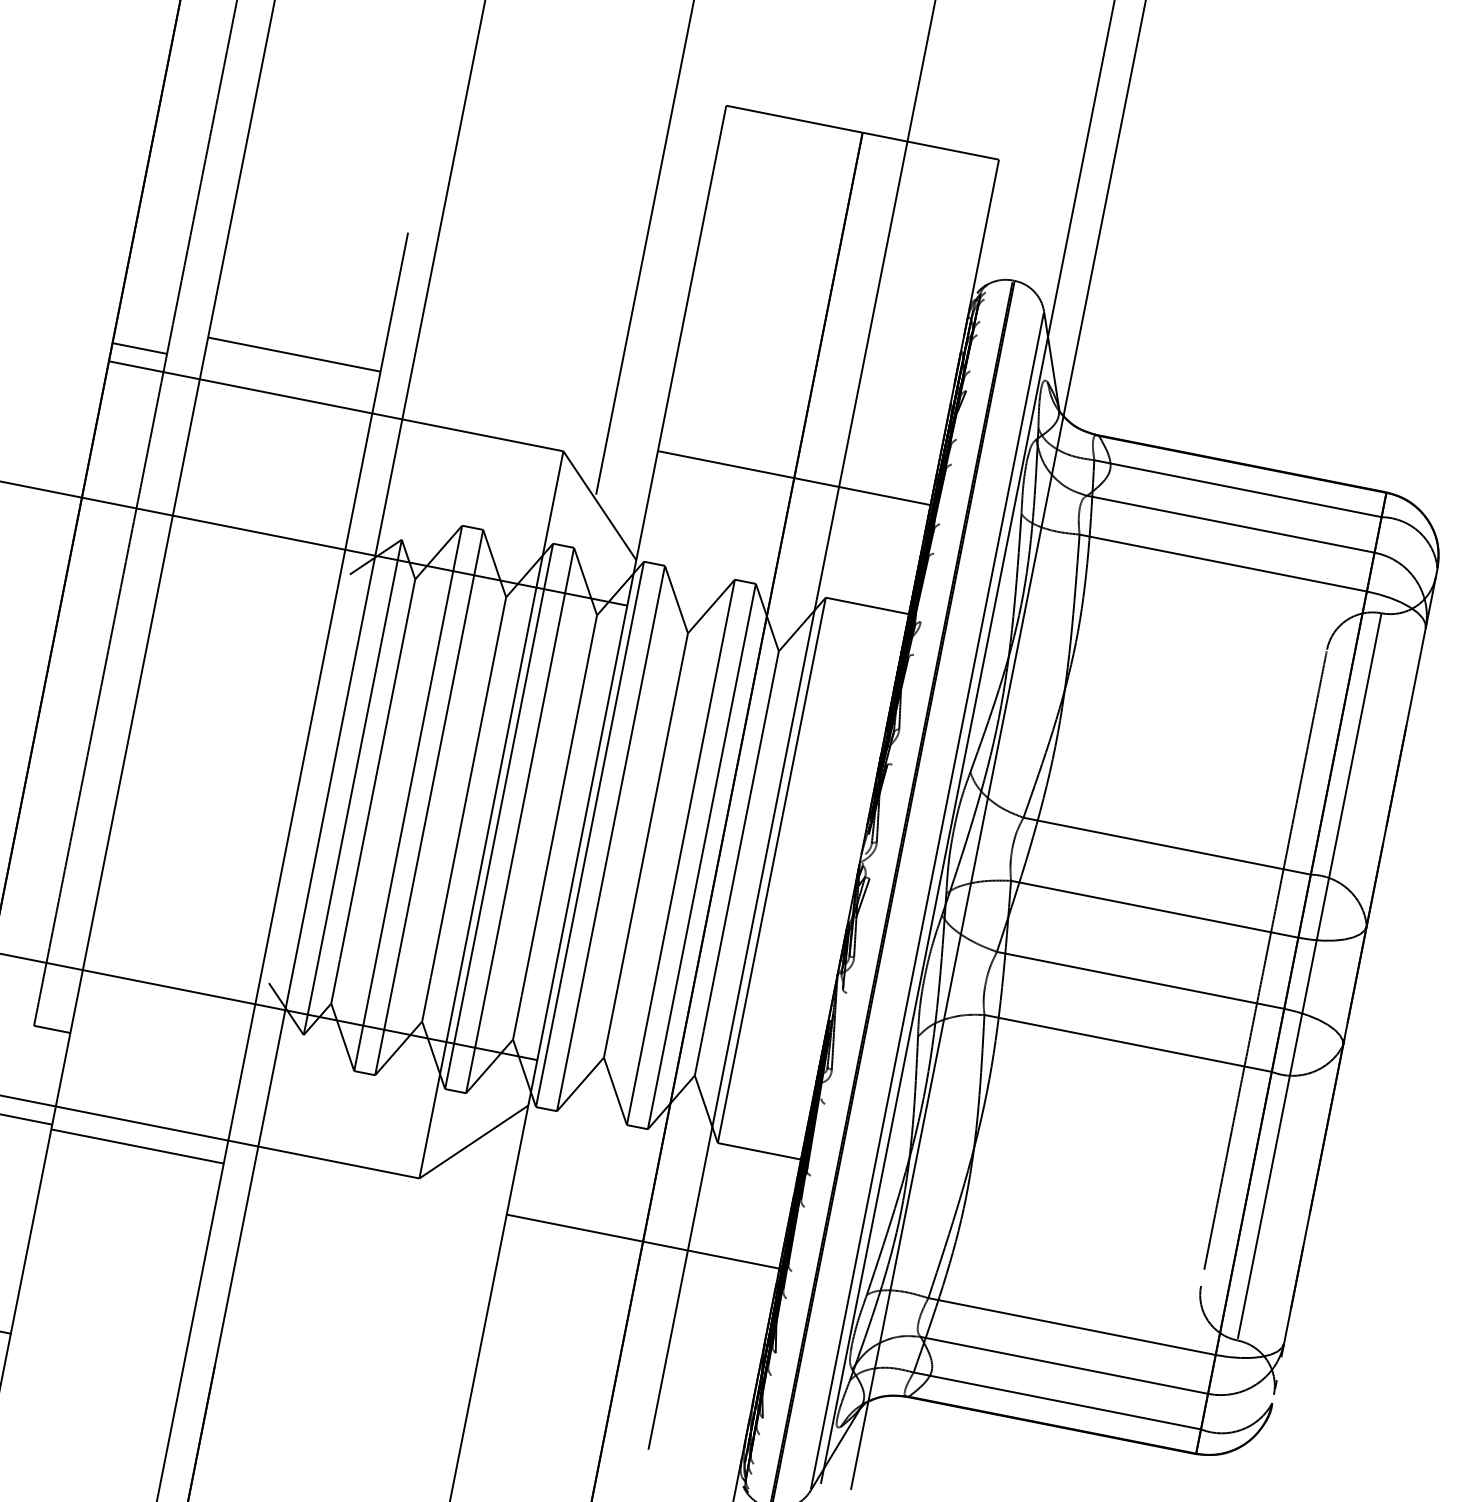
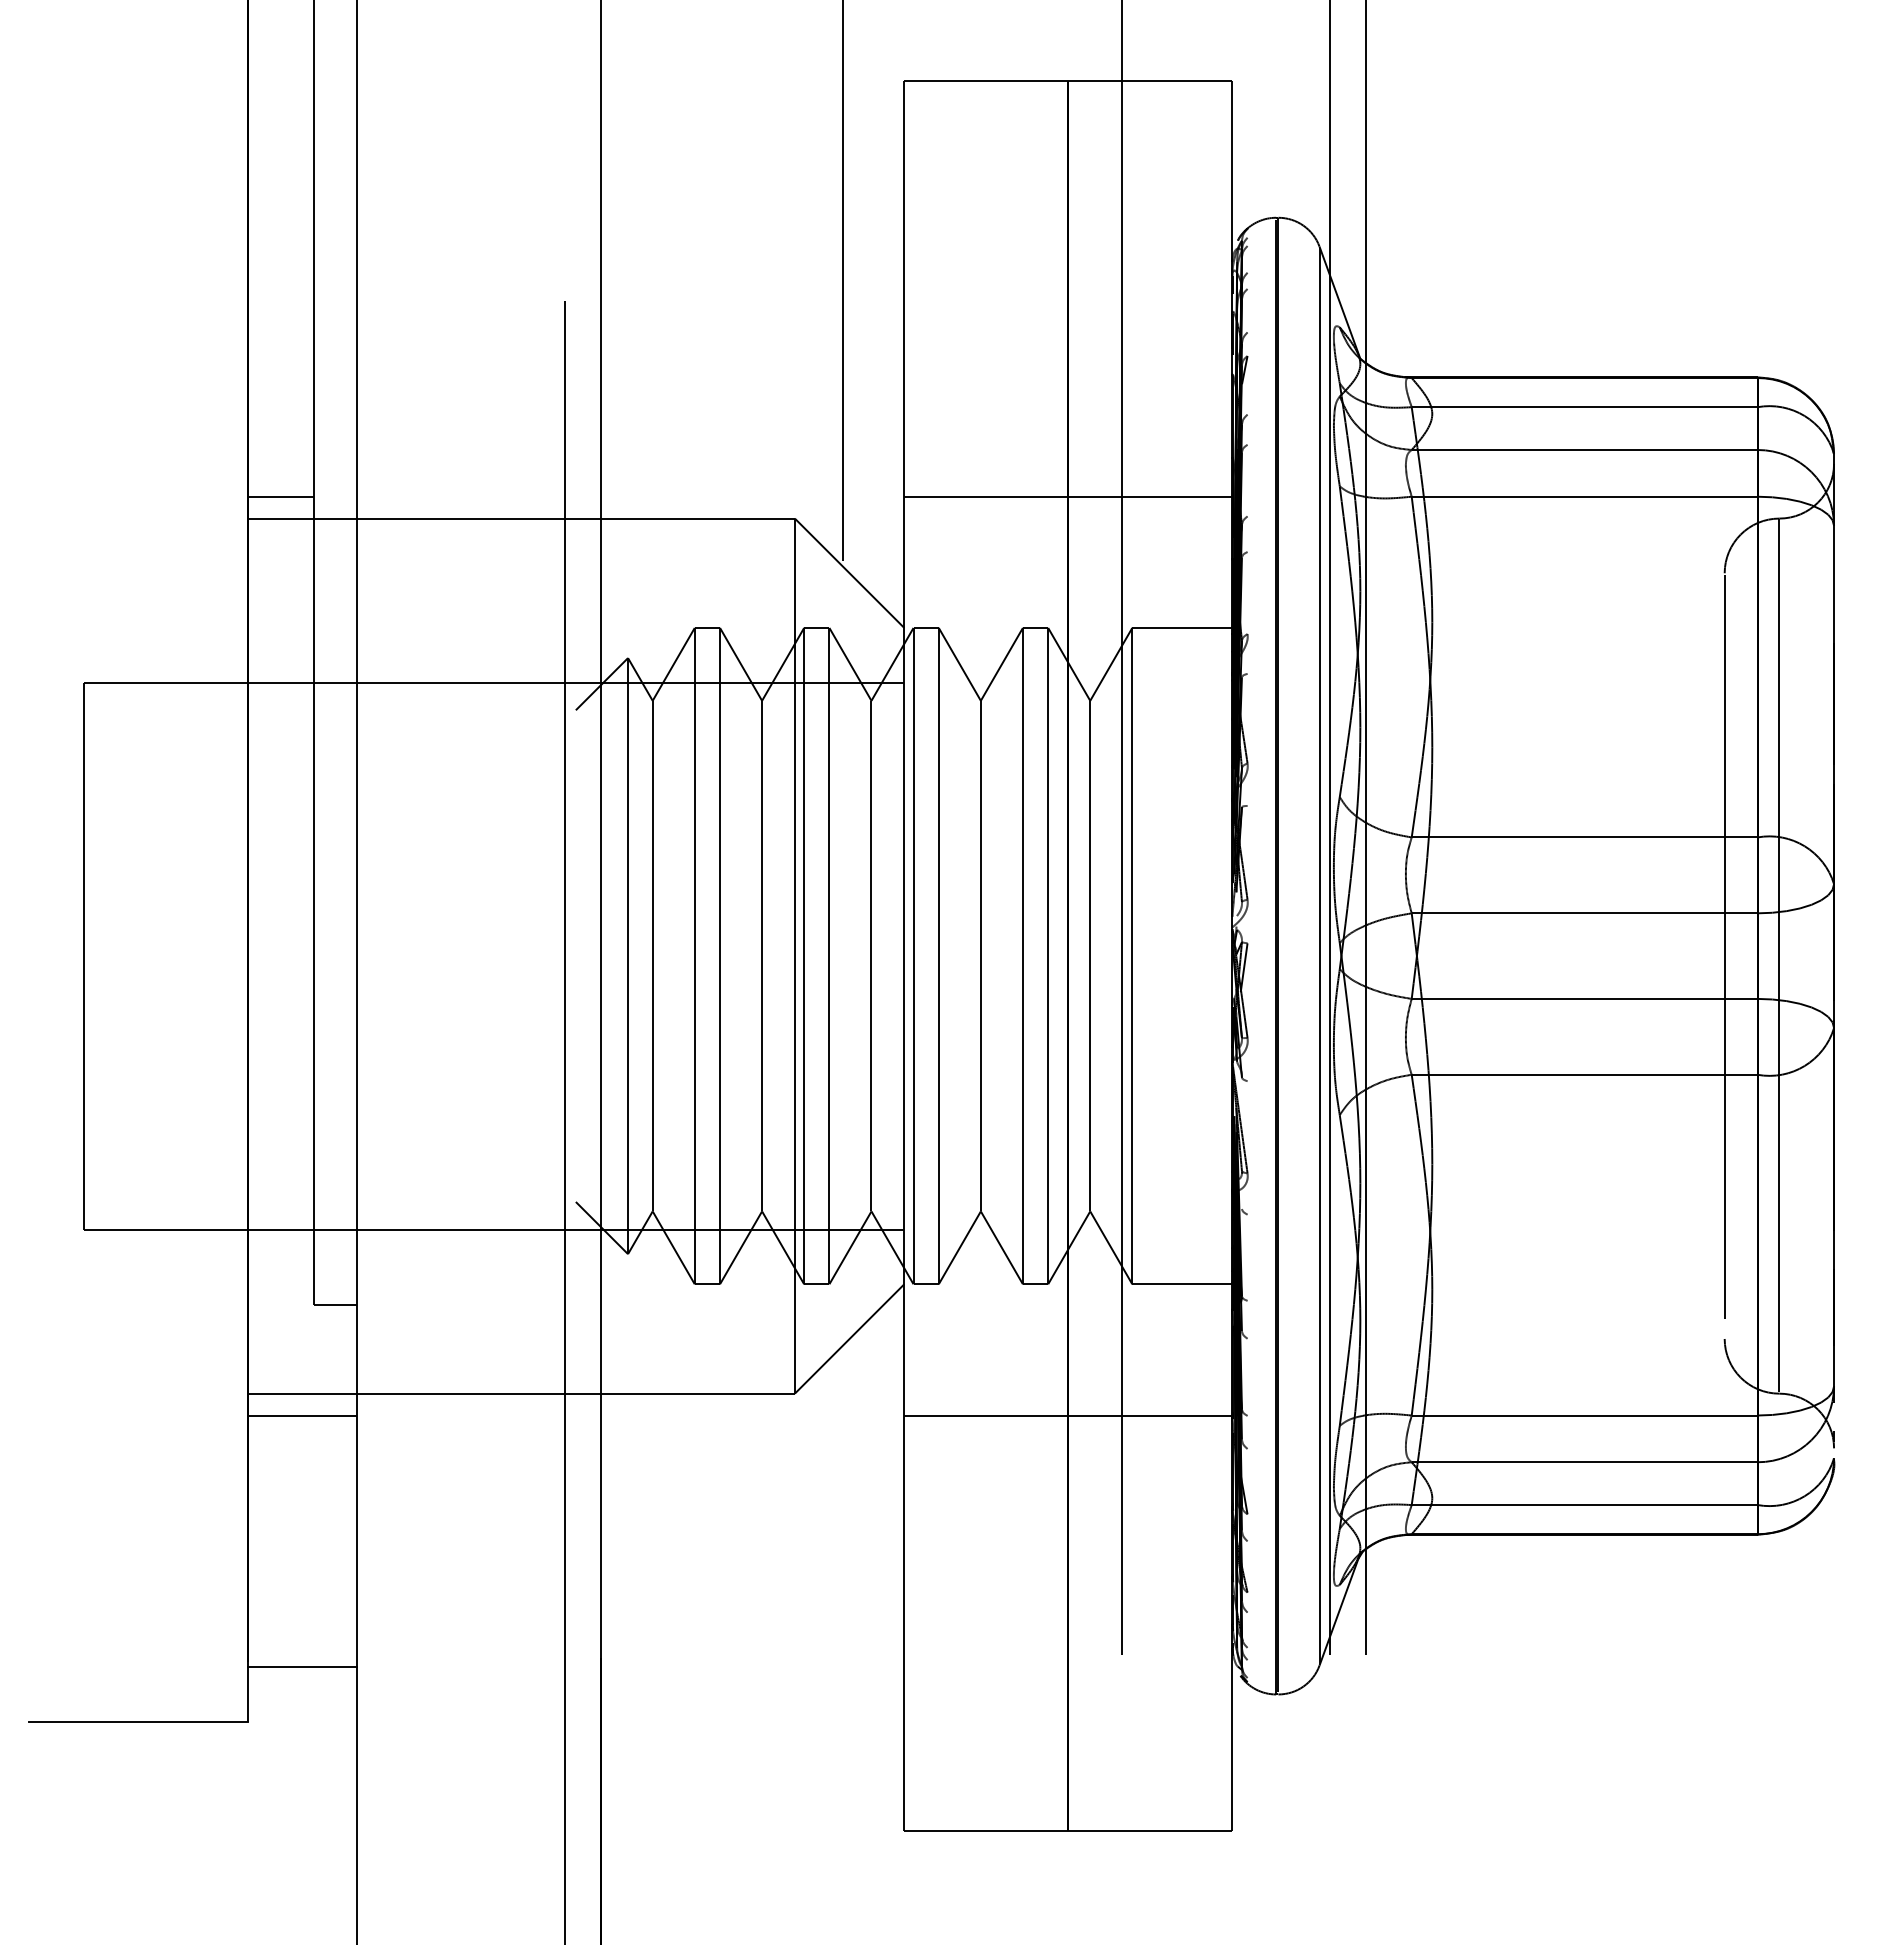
line: (293, 354) -> (460, 468), removed
line: (136, 1146) -> (460, 1421), removed

